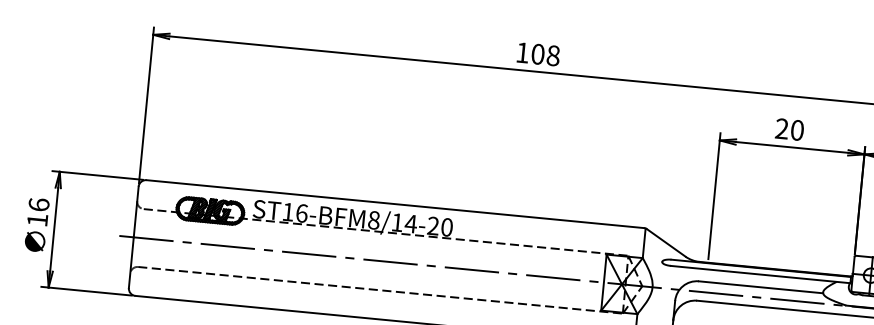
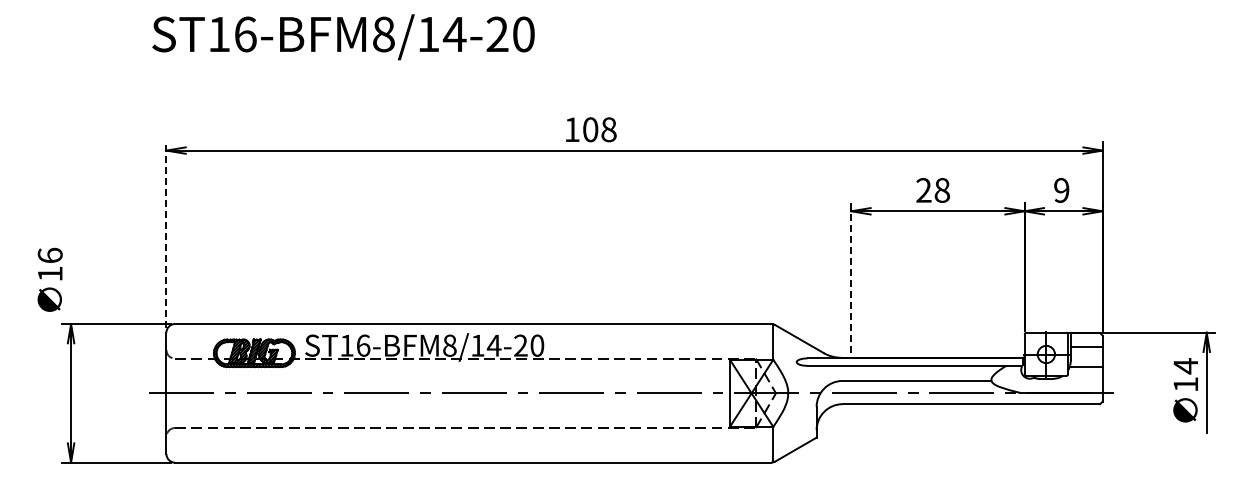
text: (538, 54) -> (591, 129), moved
line: (146, 104) -> (166, 234), solid -> dashed
text: (796, 130) -> (941, 190), 20 -> 28
line: (714, 195) -> (851, 277), solid -> dashed
text: (36, 224) -> (49, 279), moved

